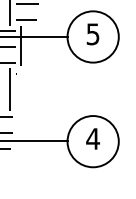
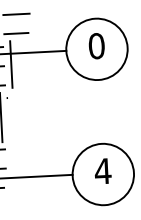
text: (92, 34) -> (96, 46), 5 -> 0

